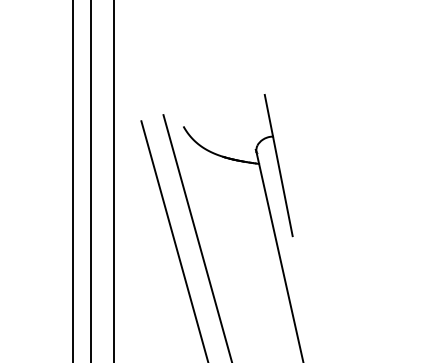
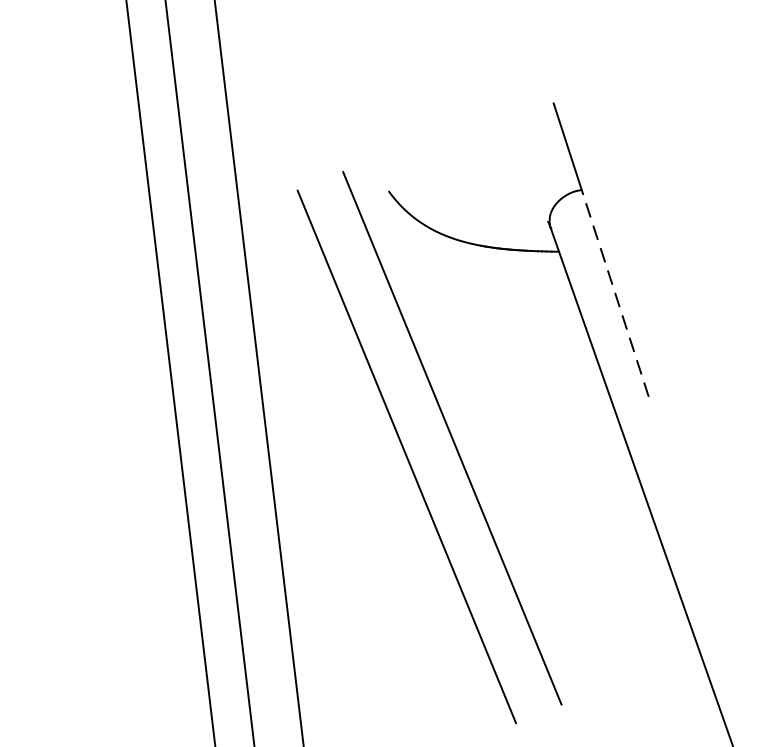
line: (282, 186) -> (614, 293), solid -> dashed

